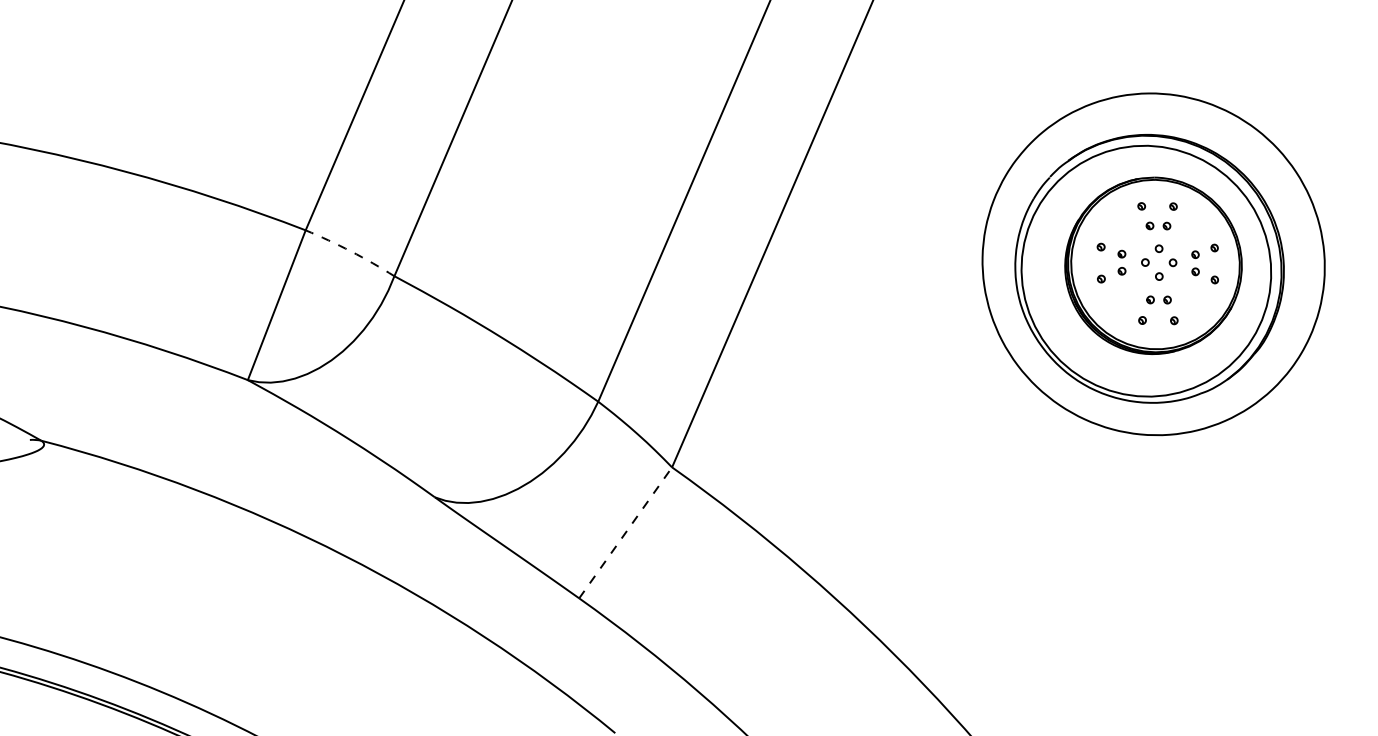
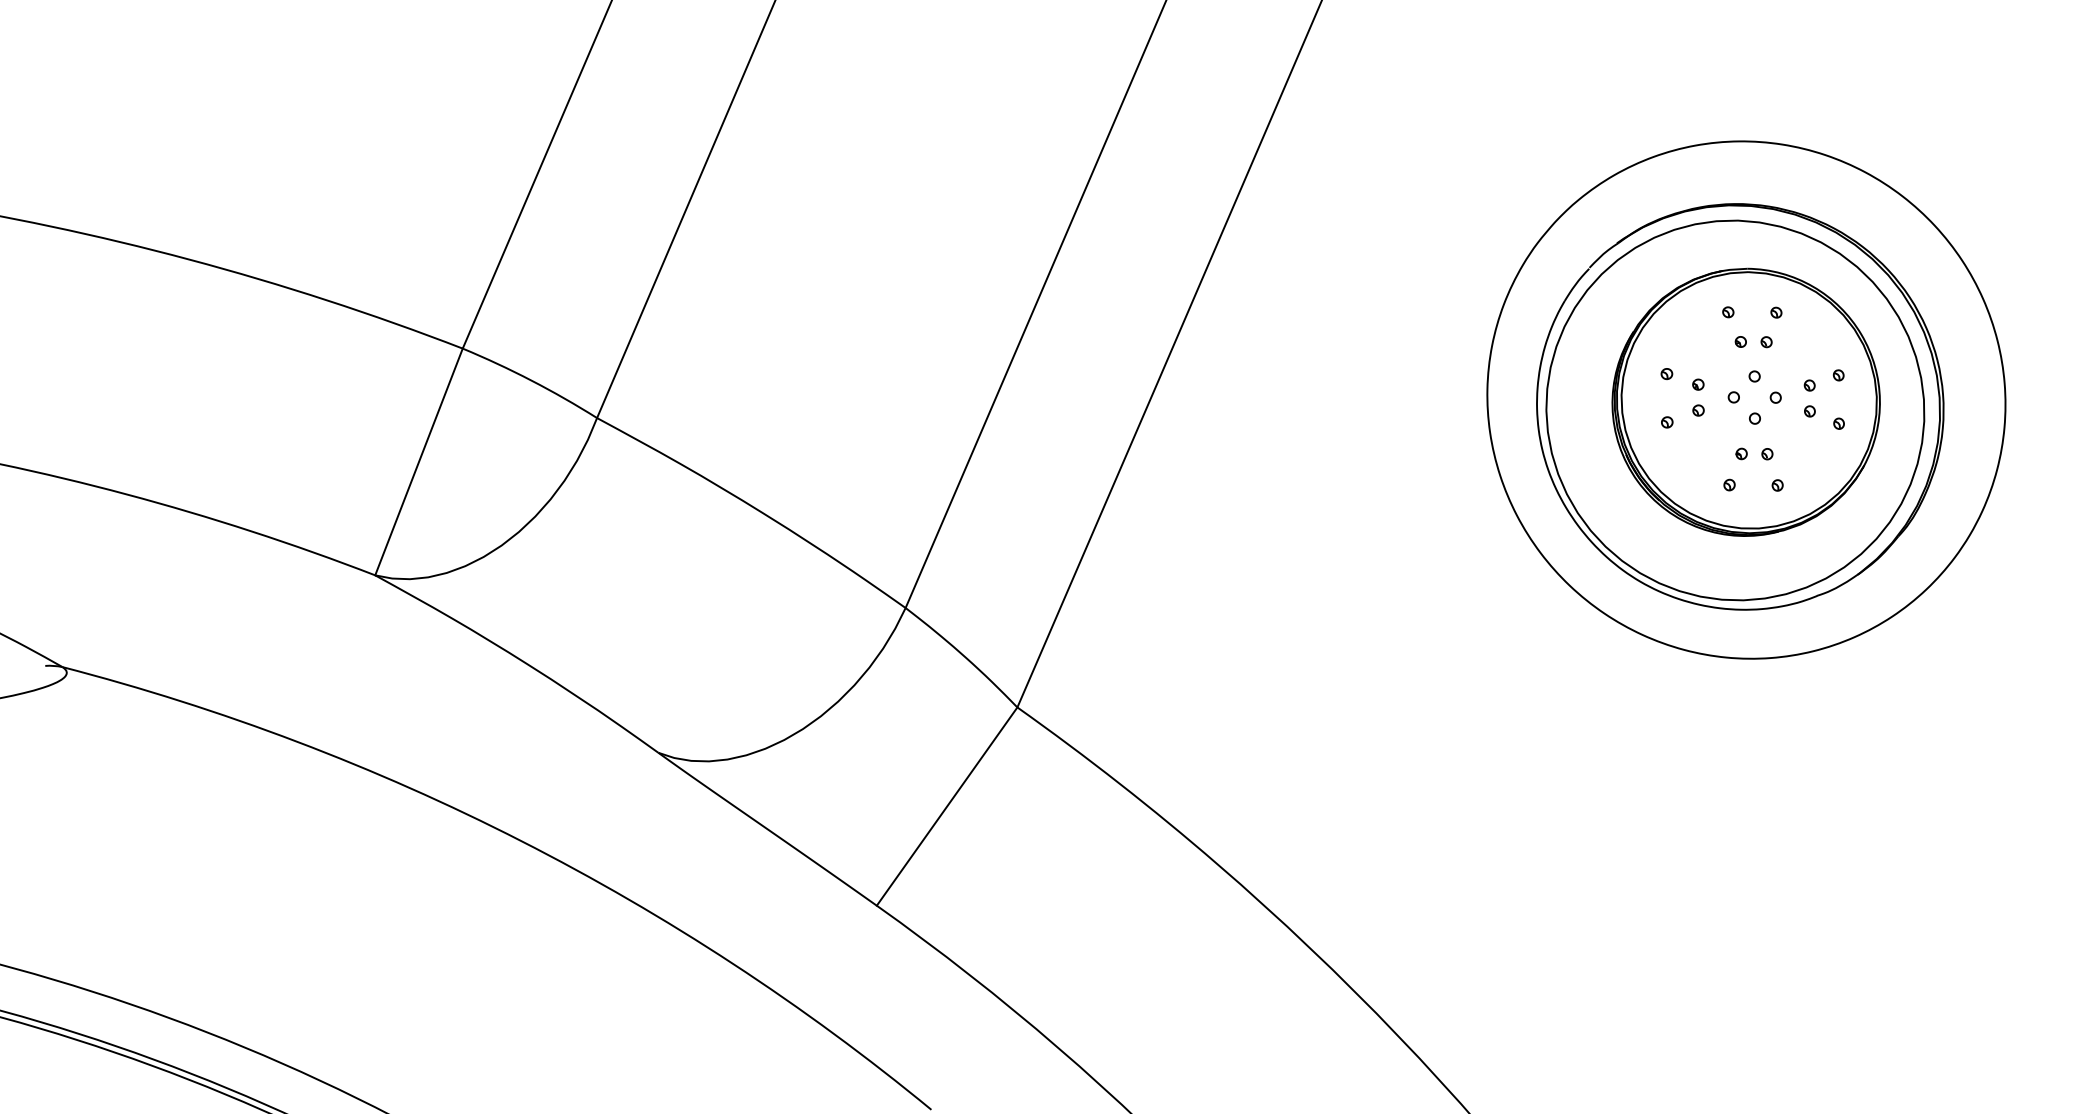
arc: (351, 251) -> (532, 380), dashed -> solid
line: (625, 532) -> (946, 806), dashed -> solid

